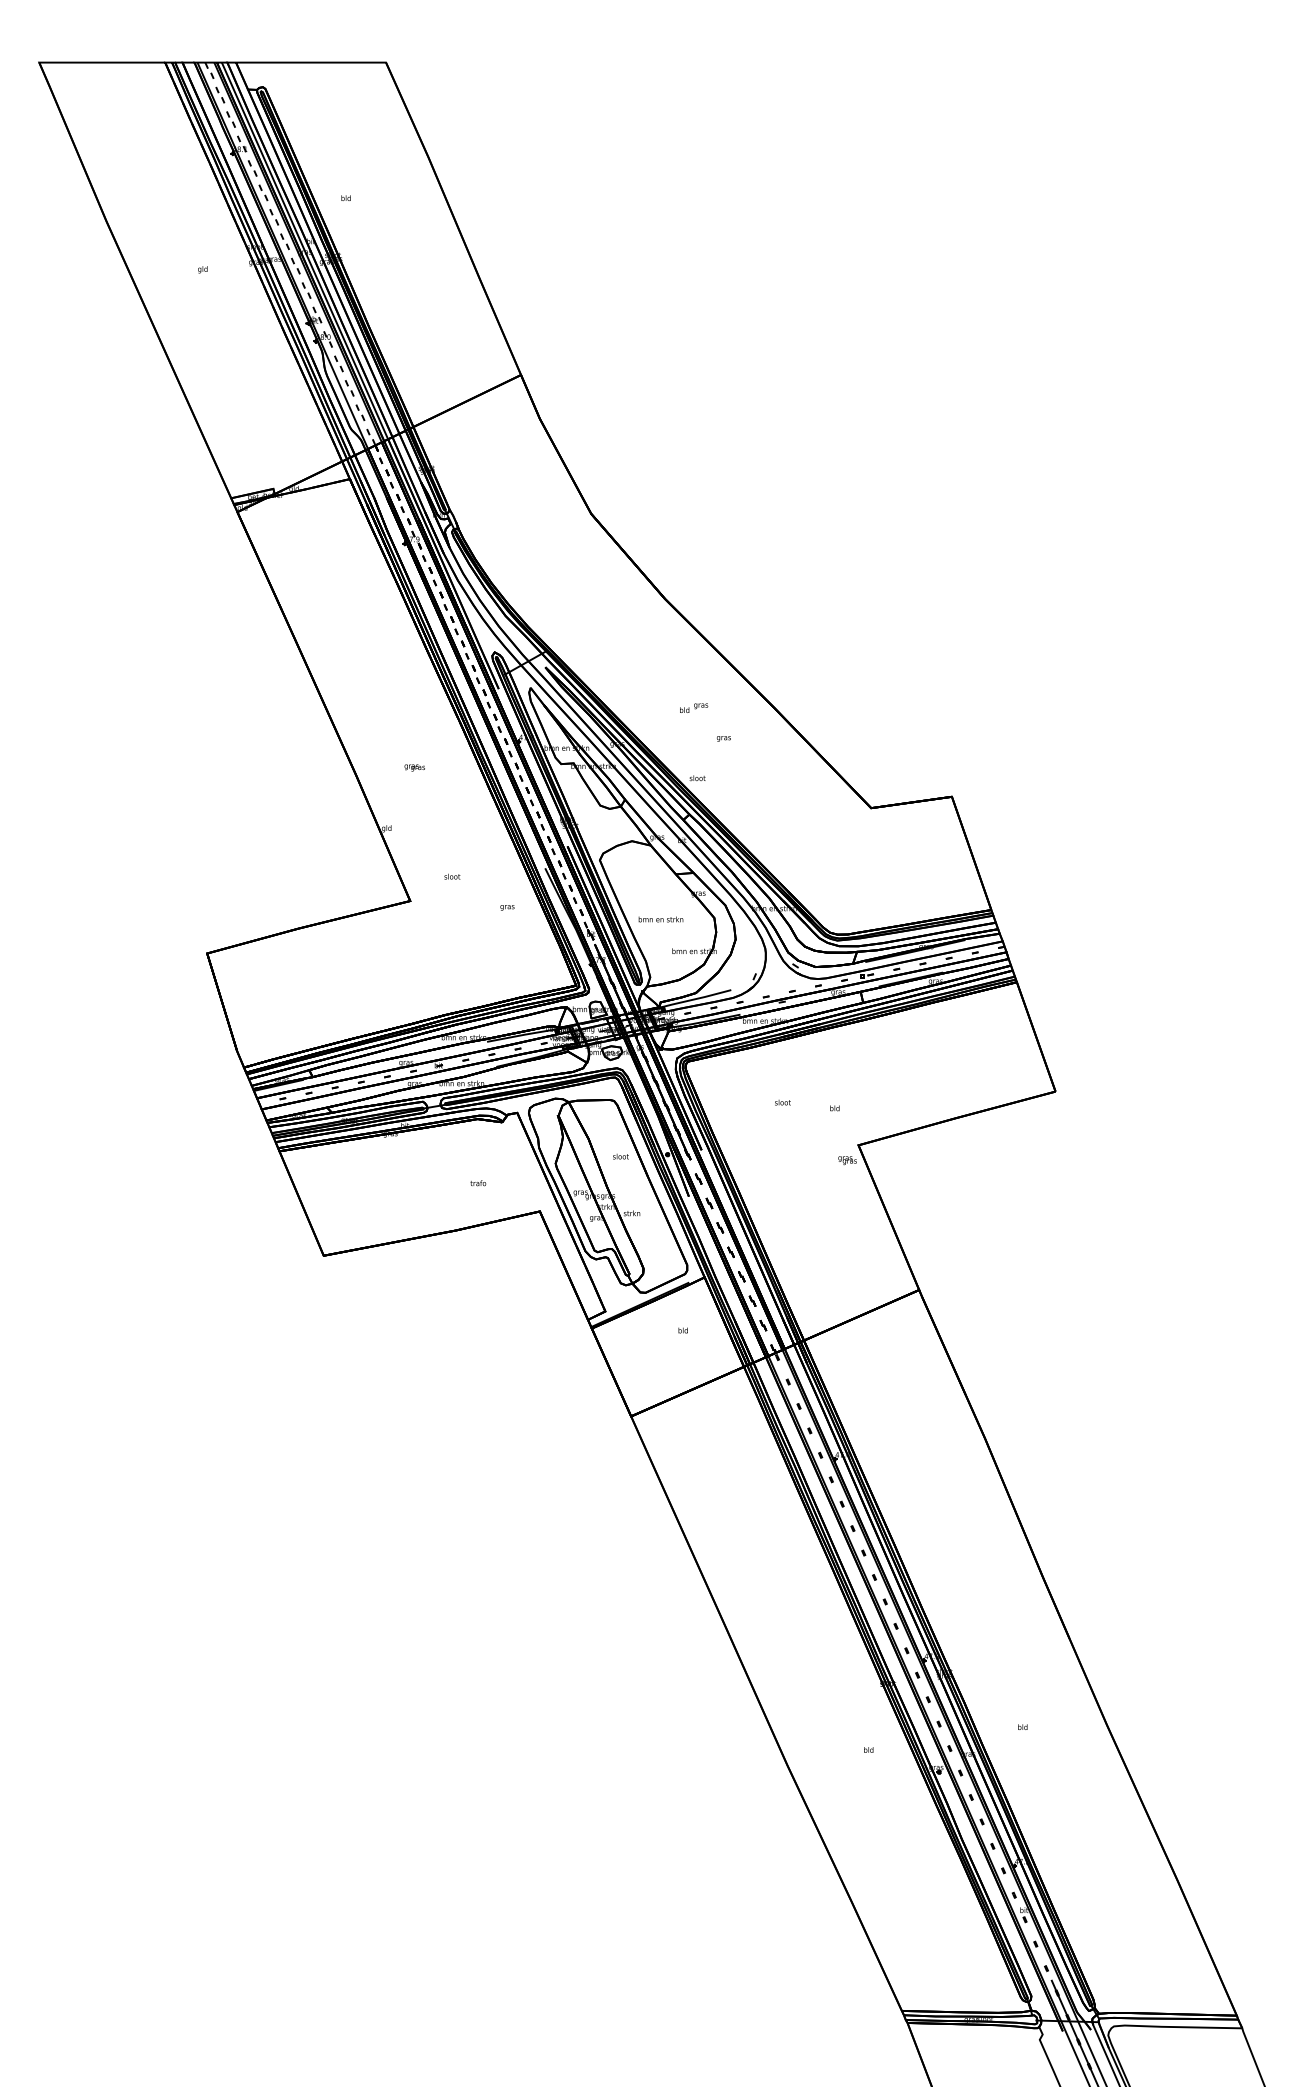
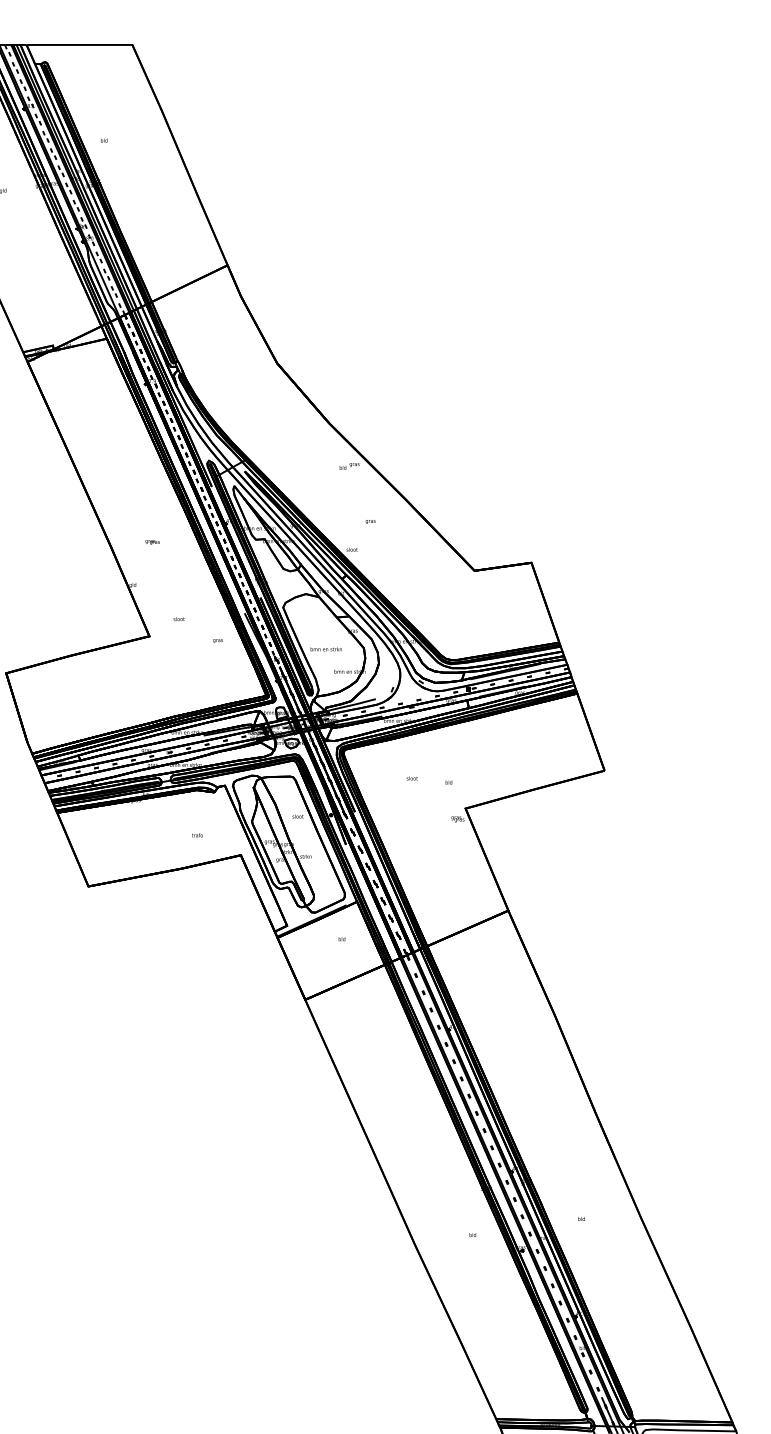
text: (694, 707) -> (349, 465), moved

